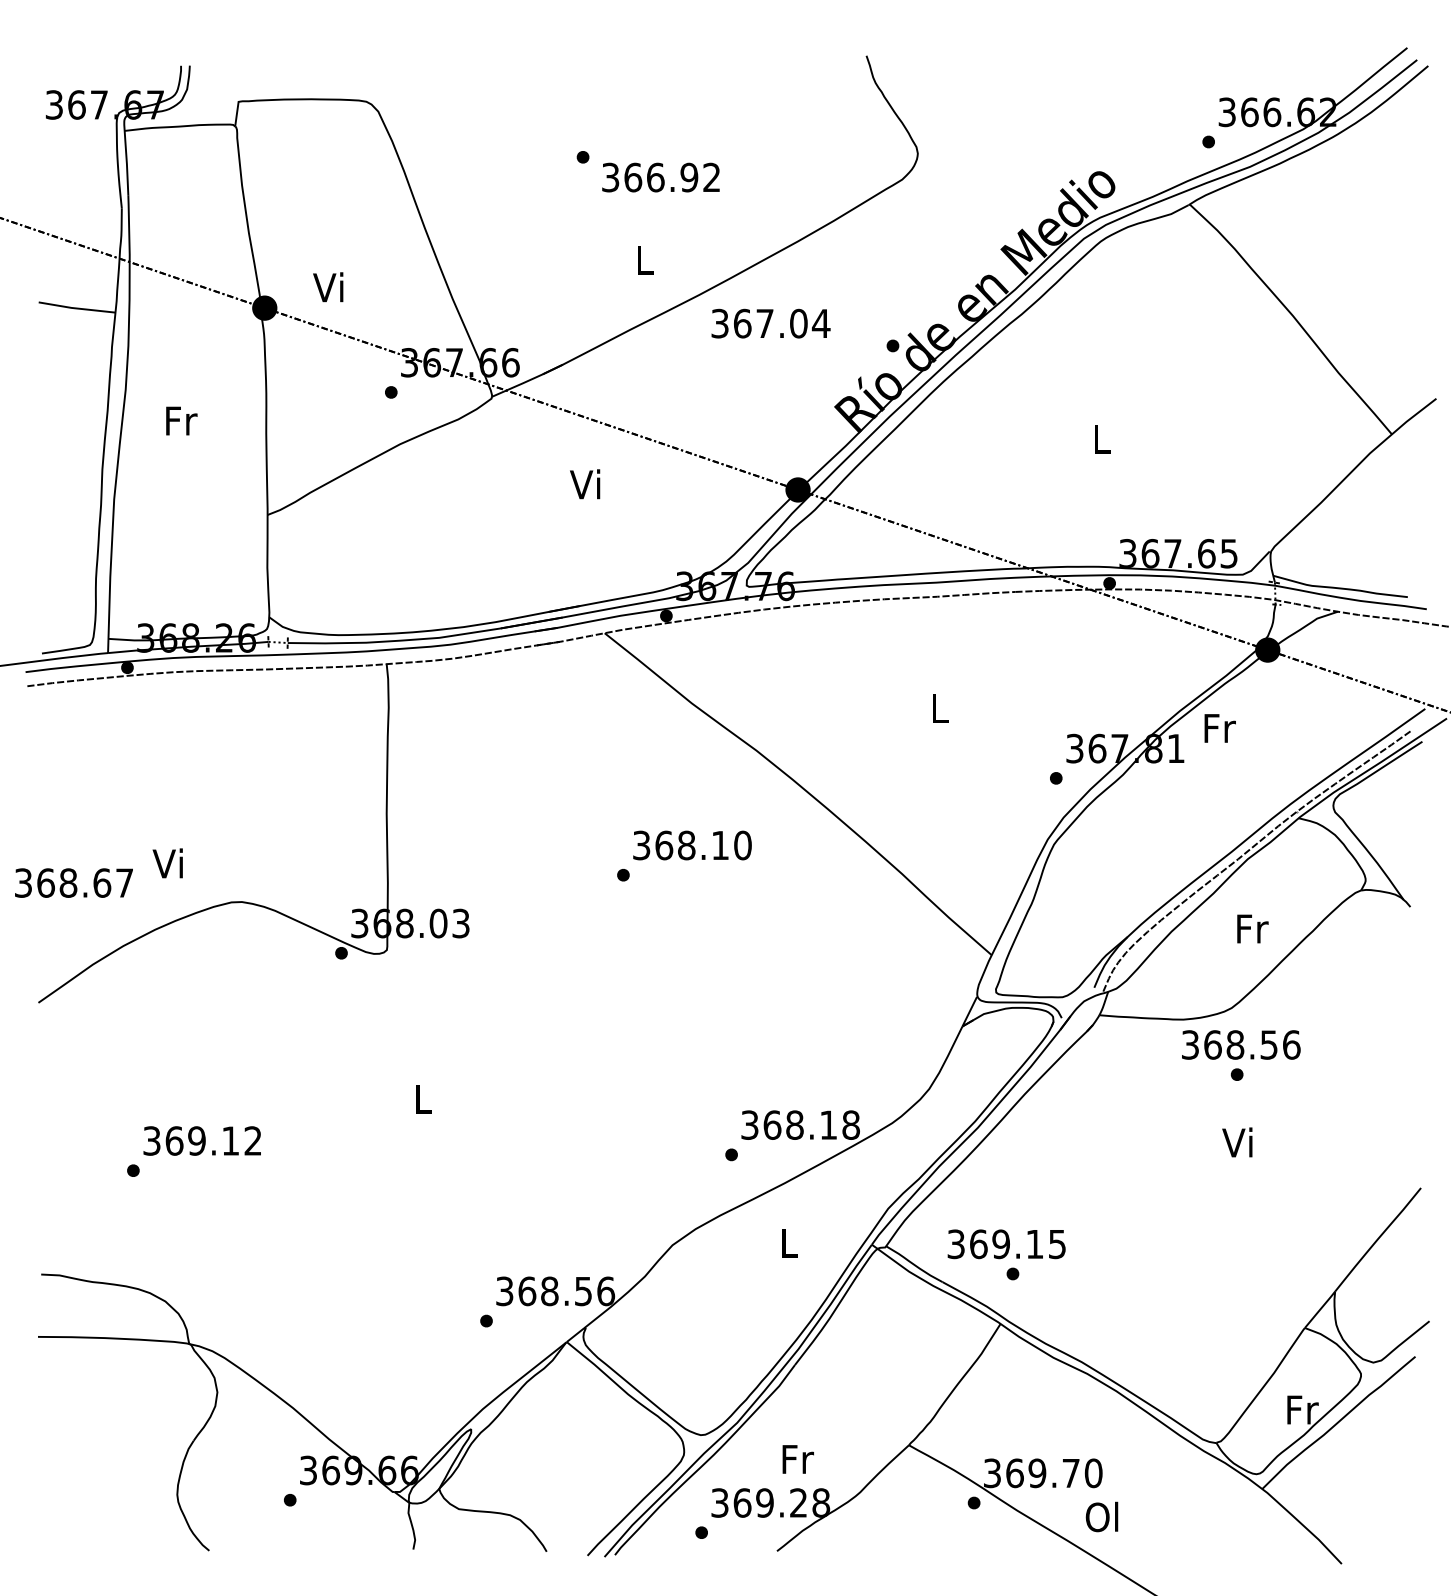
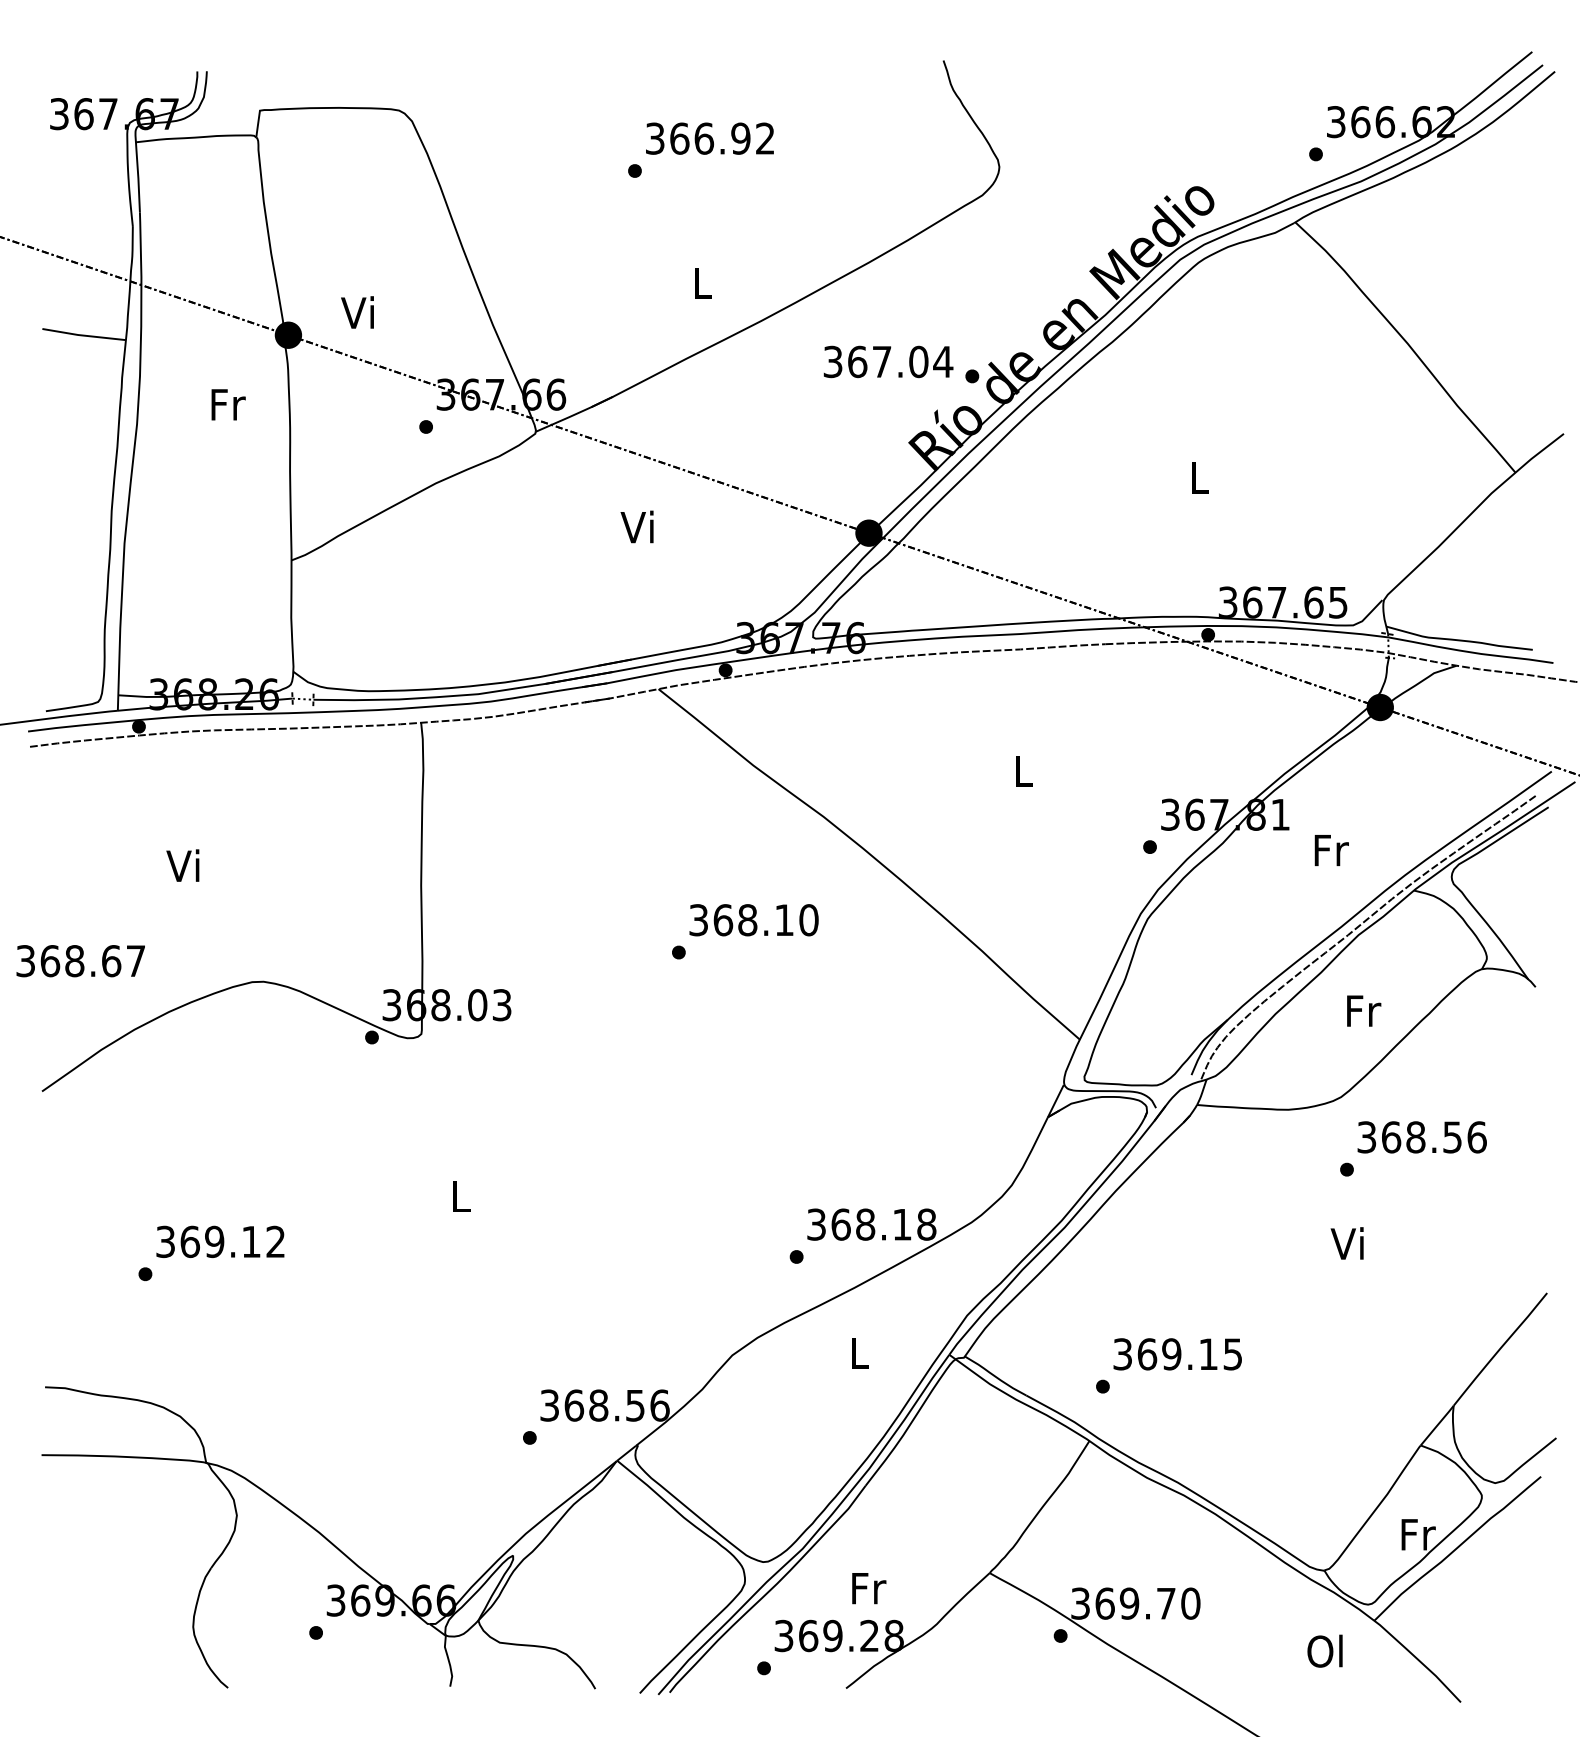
text: (660, 177) -> (709, 138), moved
text: (770, 323) -> (887, 361), moved
text: (181, 420) -> (228, 404), moved
text: (1219, 728) -> (1331, 850), moved
text: (167, 863) -> (182, 865), moved
text: (1241, 1044) -> (1422, 1136), moved
text: (1006, 1244) -> (1177, 1354), moved
text: (1101, 1516) -> (1324, 1650), moved

